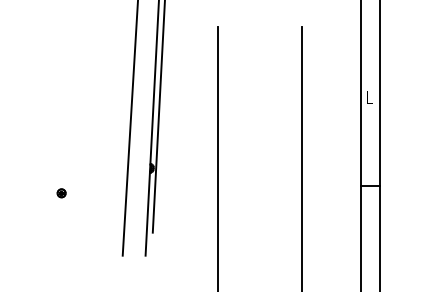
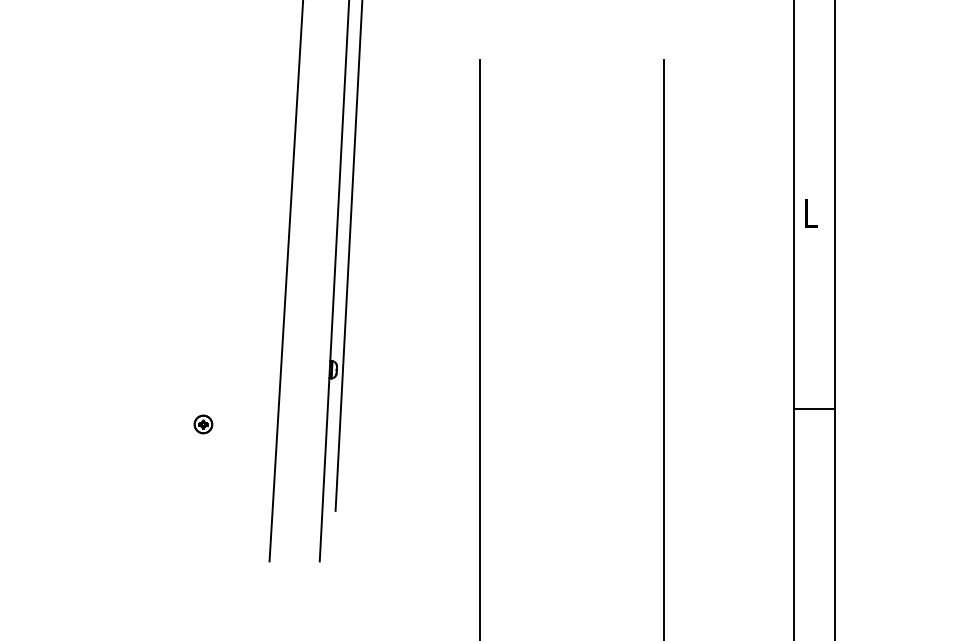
part: (61, 193) -> (203, 424), moved

